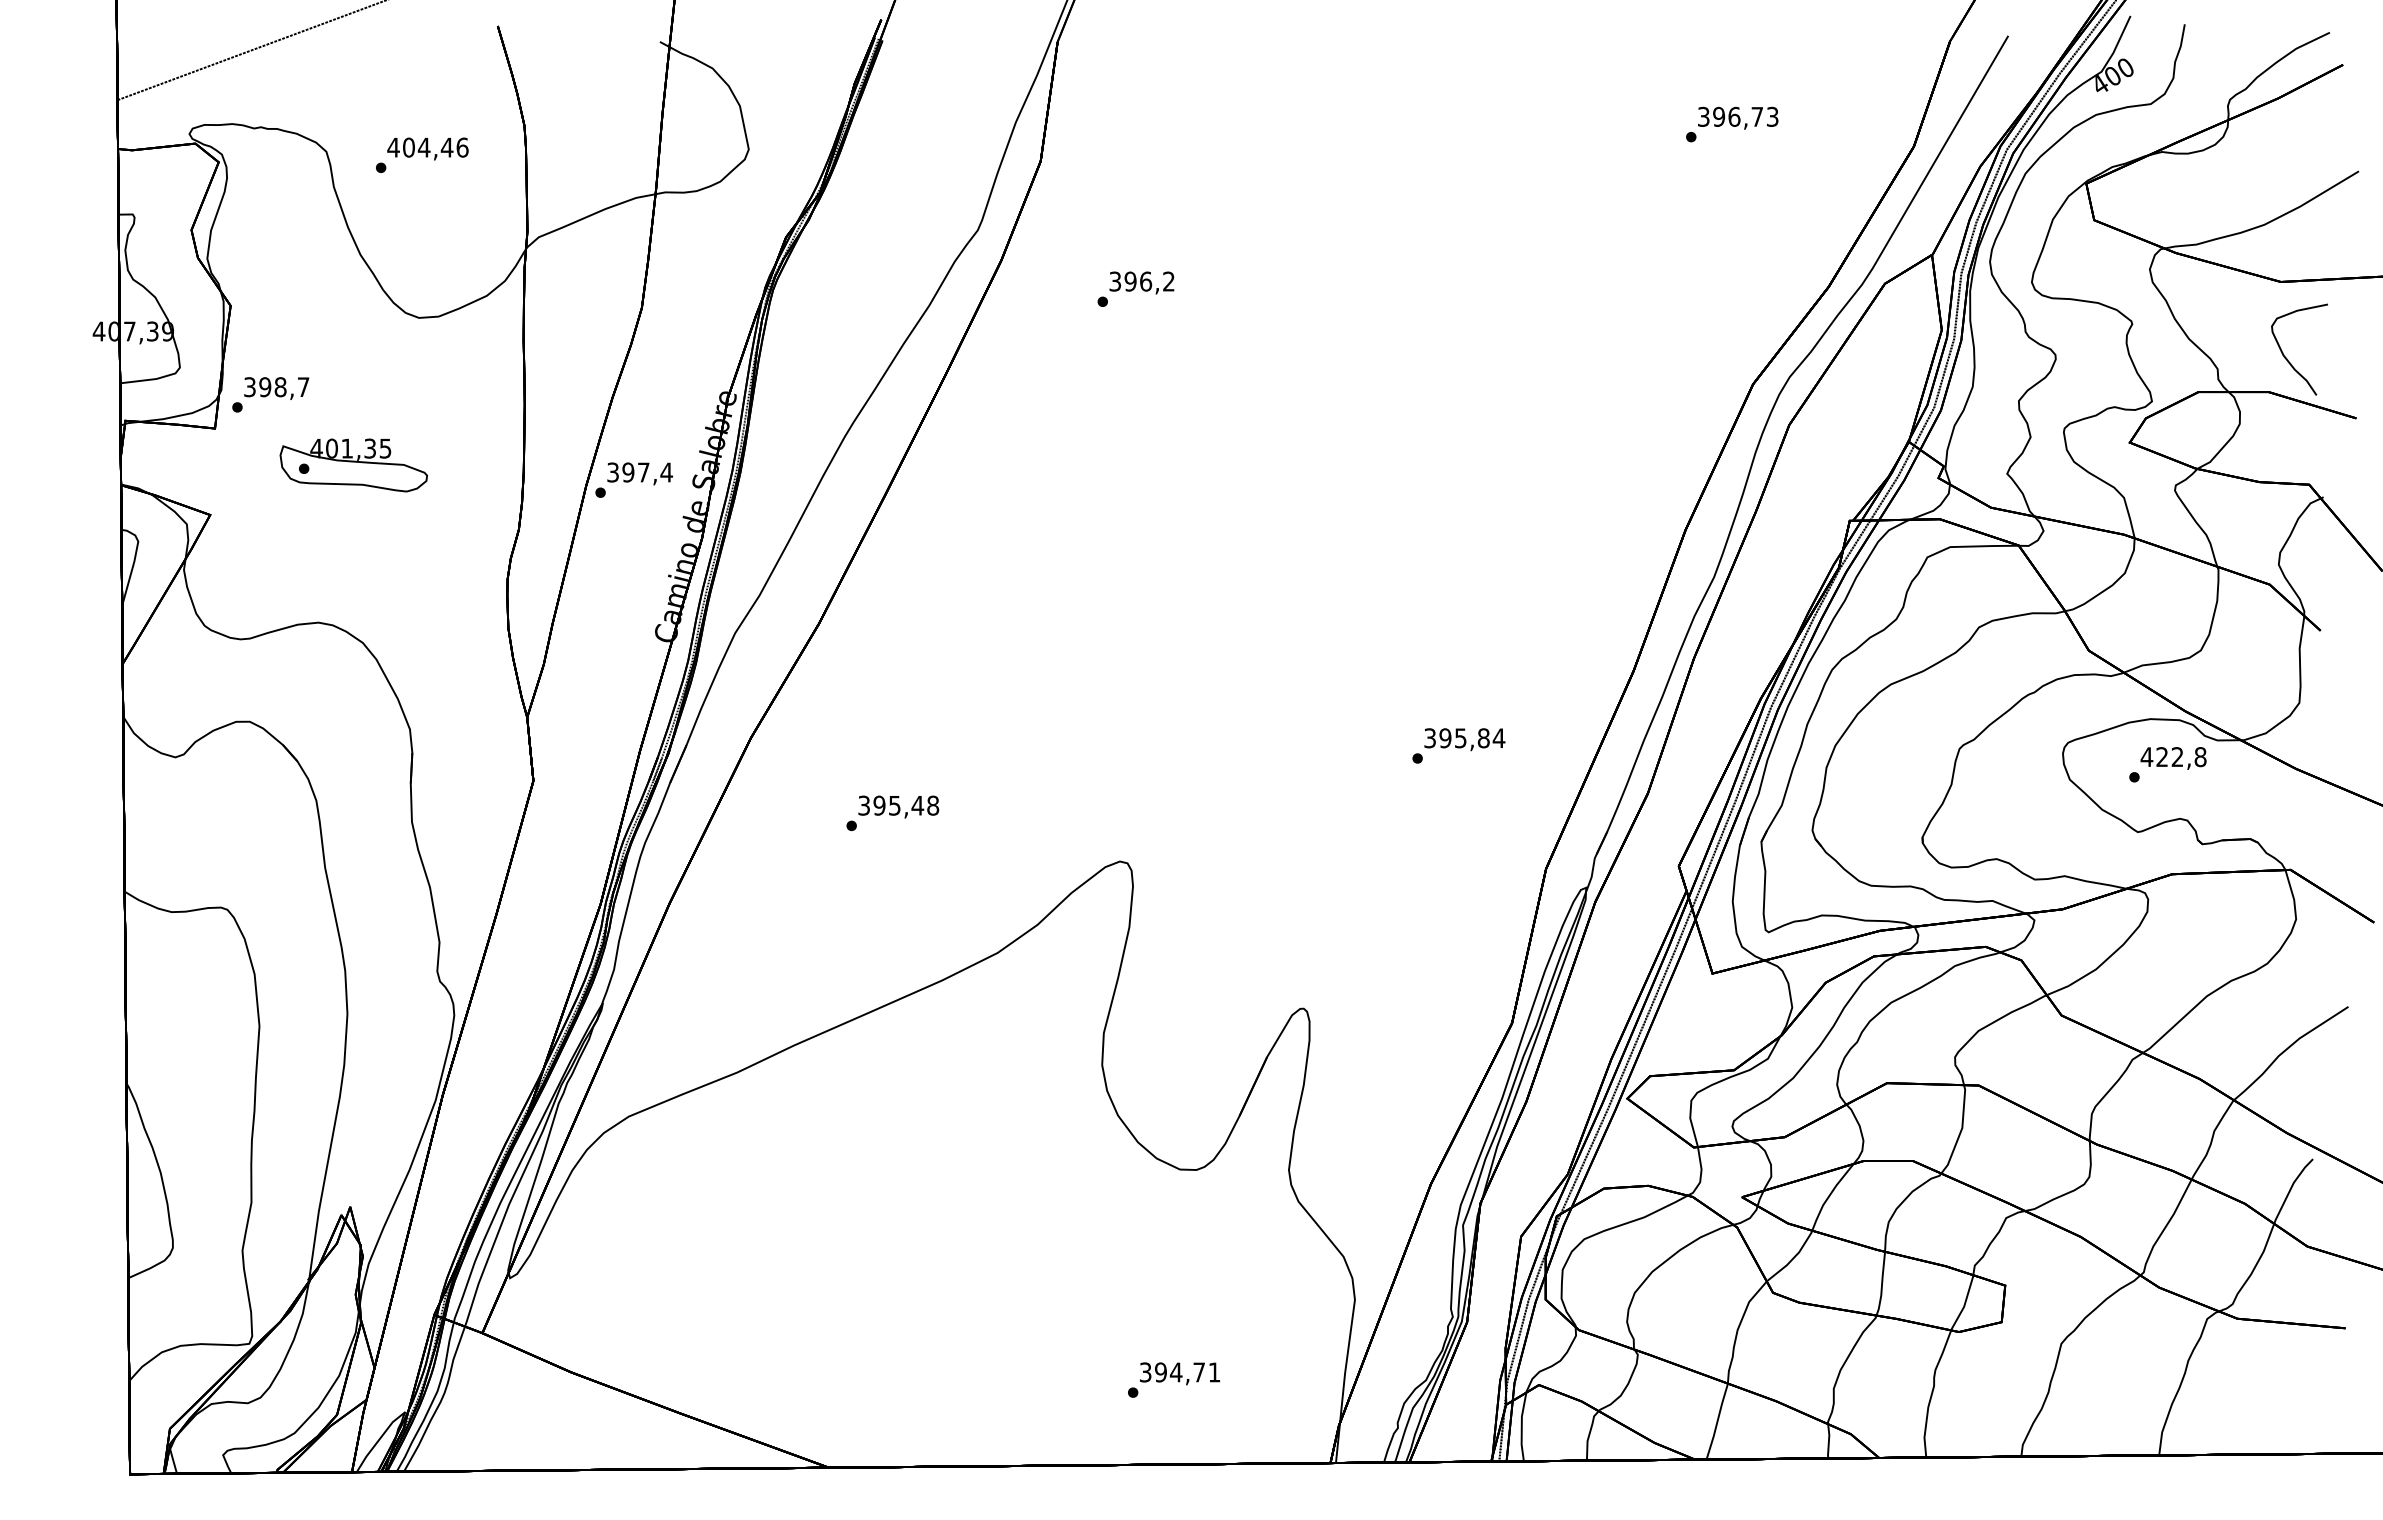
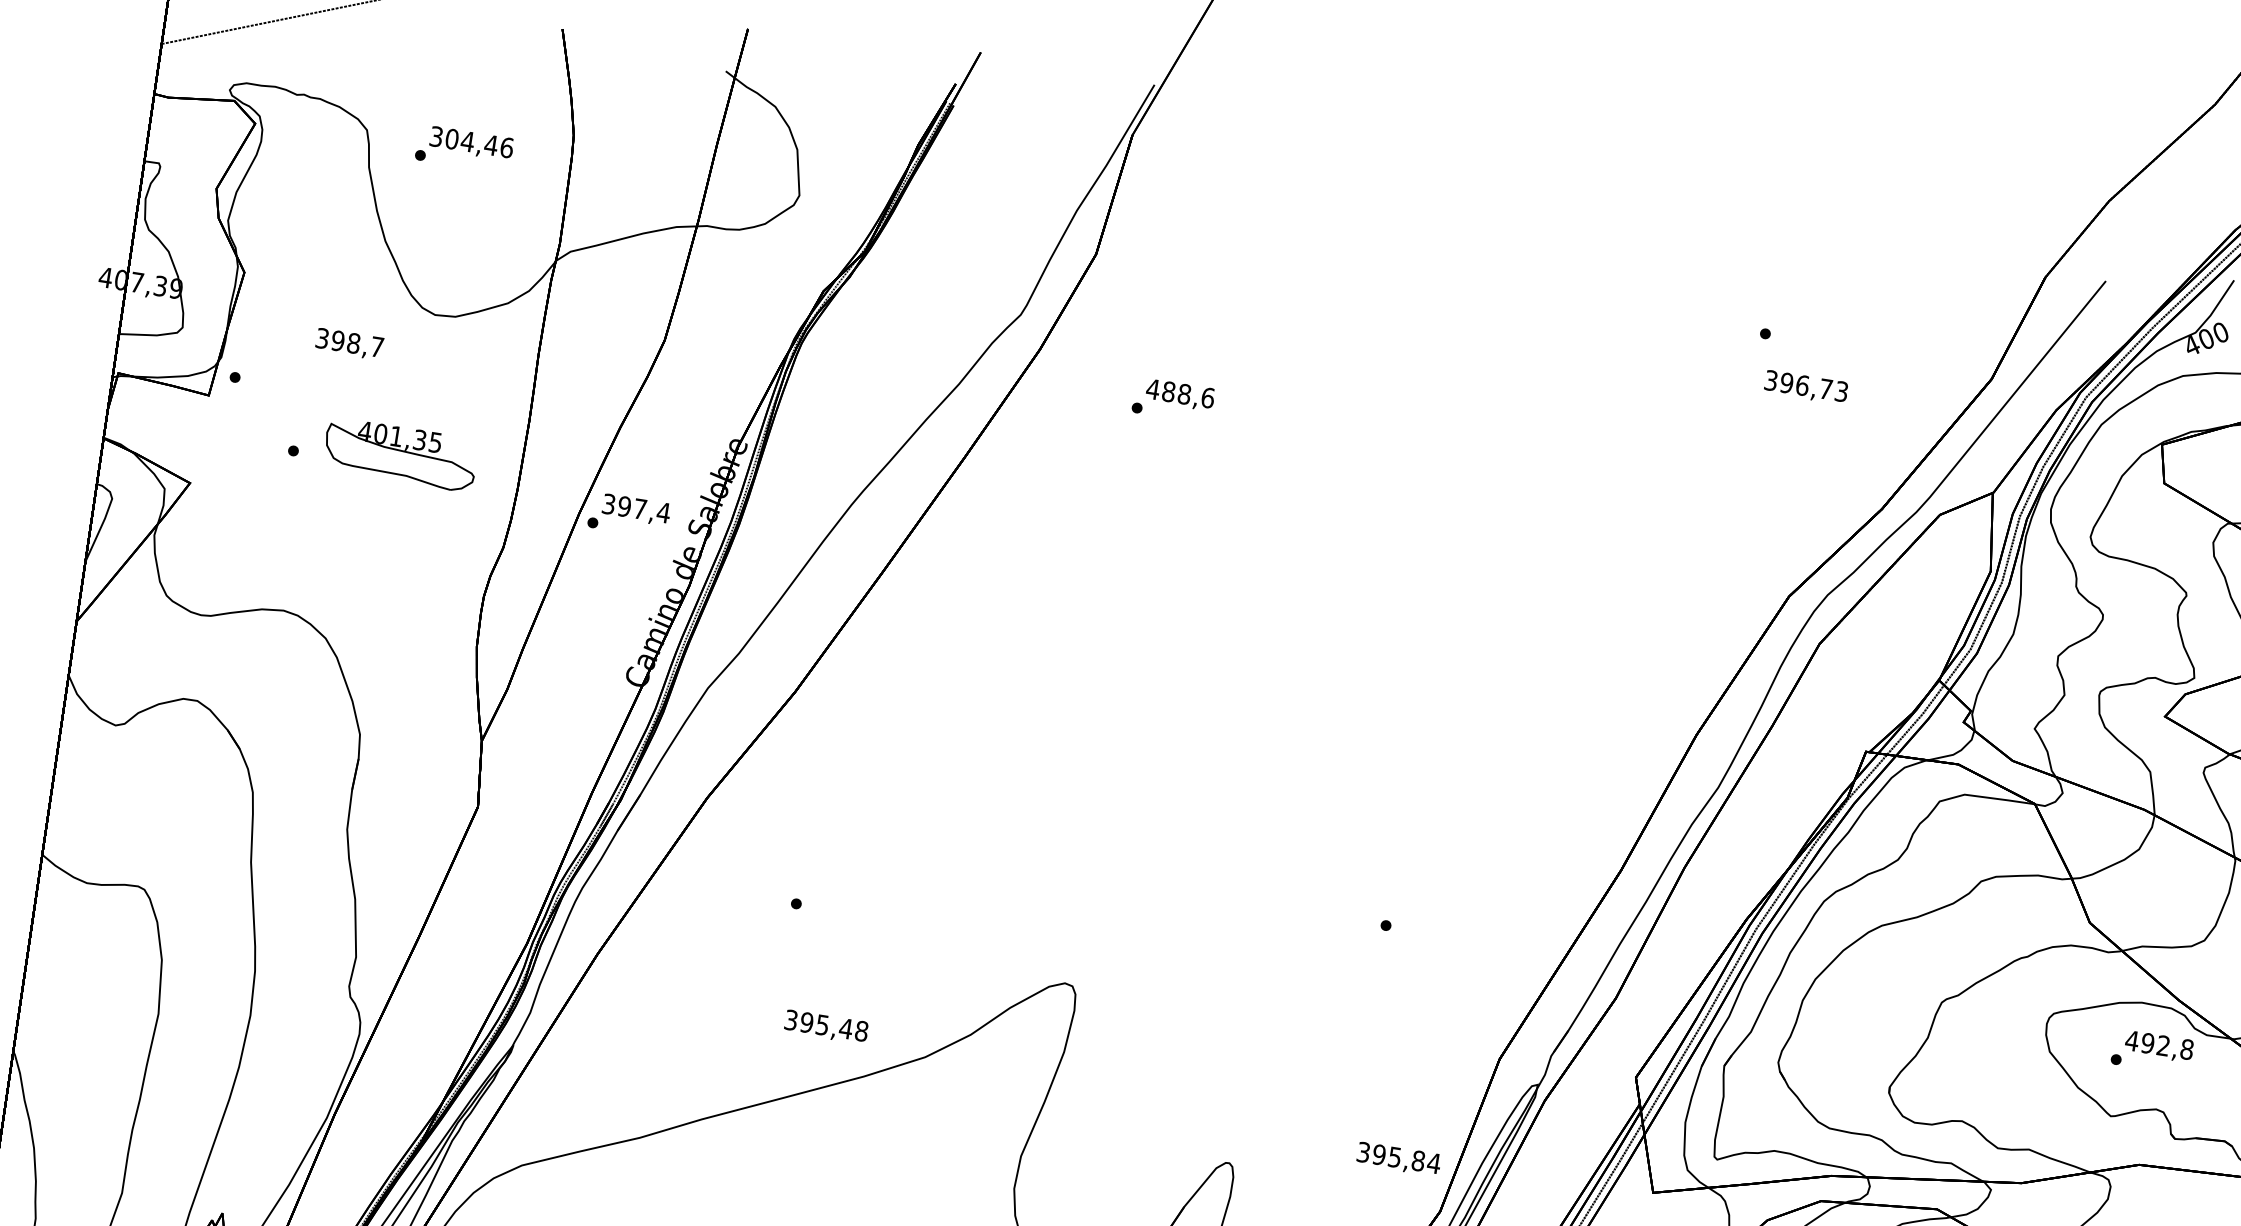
text: (1738, 117) -> (1806, 386), moved
text: (393, 147) -> (436, 136), 404,46 -> 304,46
text: (1142, 281) -> (1180, 393), 396,2 -> 488,6
text: (276, 388) -> (349, 344), moved
part: (353, 465) -> (400, 454), moved
text: (1464, 739) -> (1398, 1159), moved
text: (2162, 757) -> (2148, 1043), 422,8 -> 492,8
text: (898, 806) -> (826, 1026), moved

